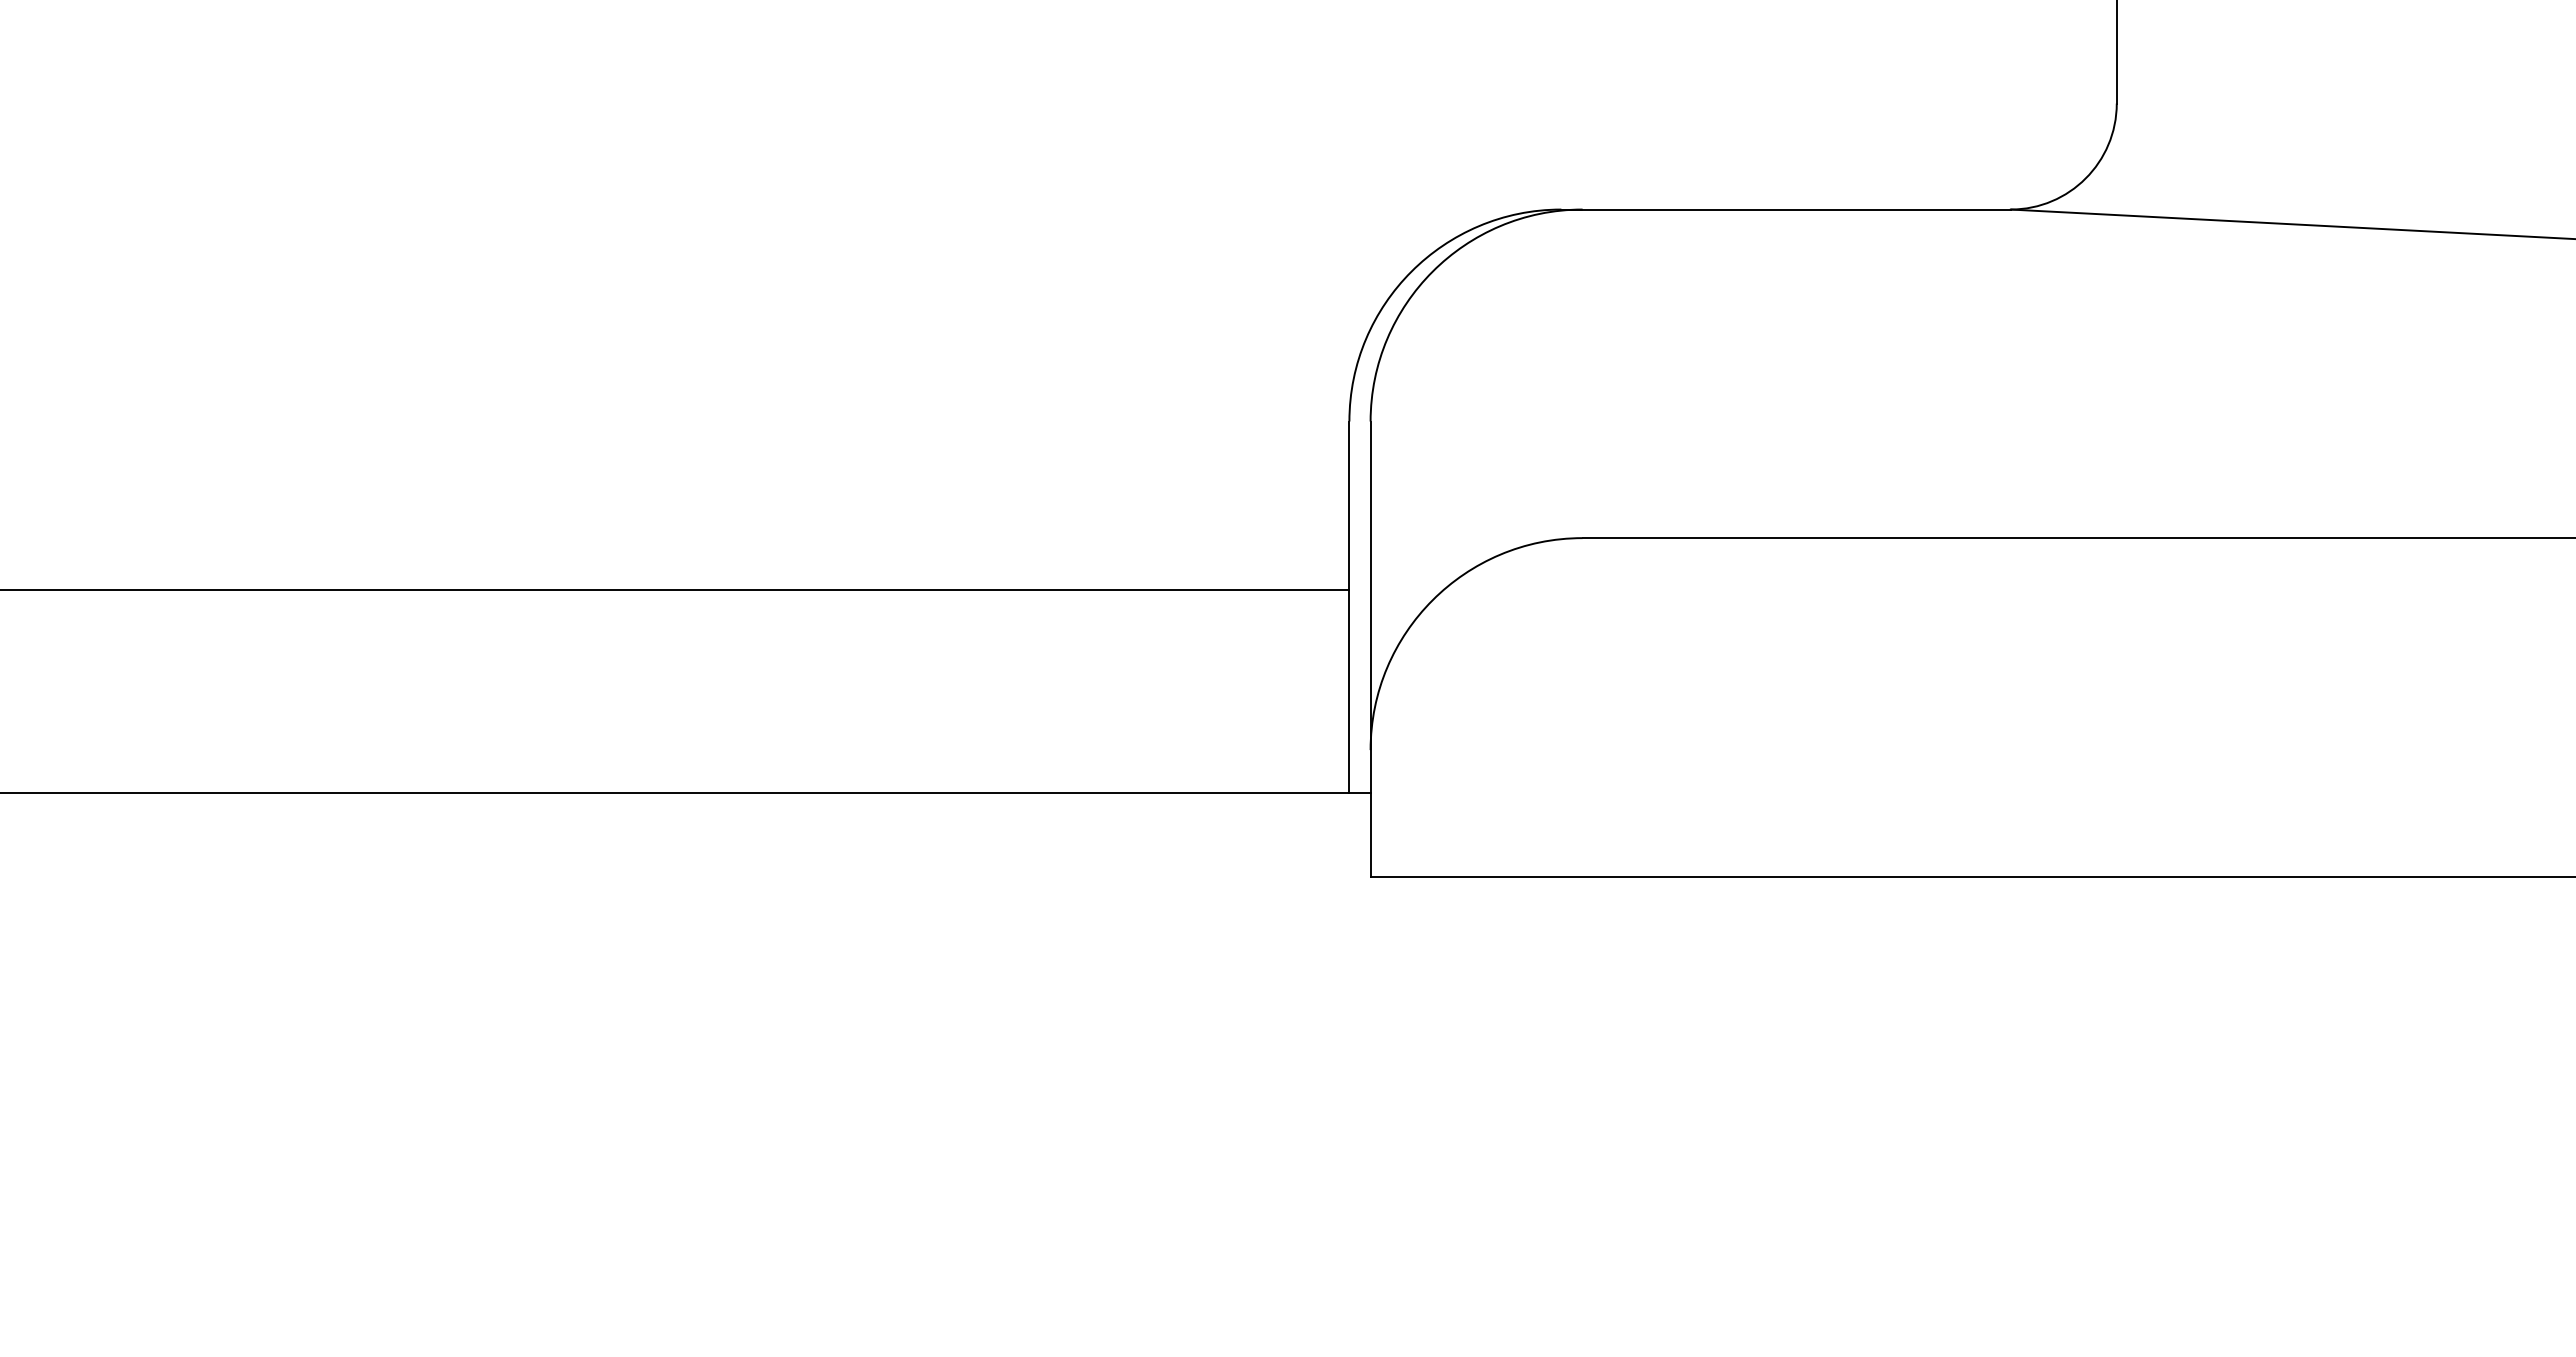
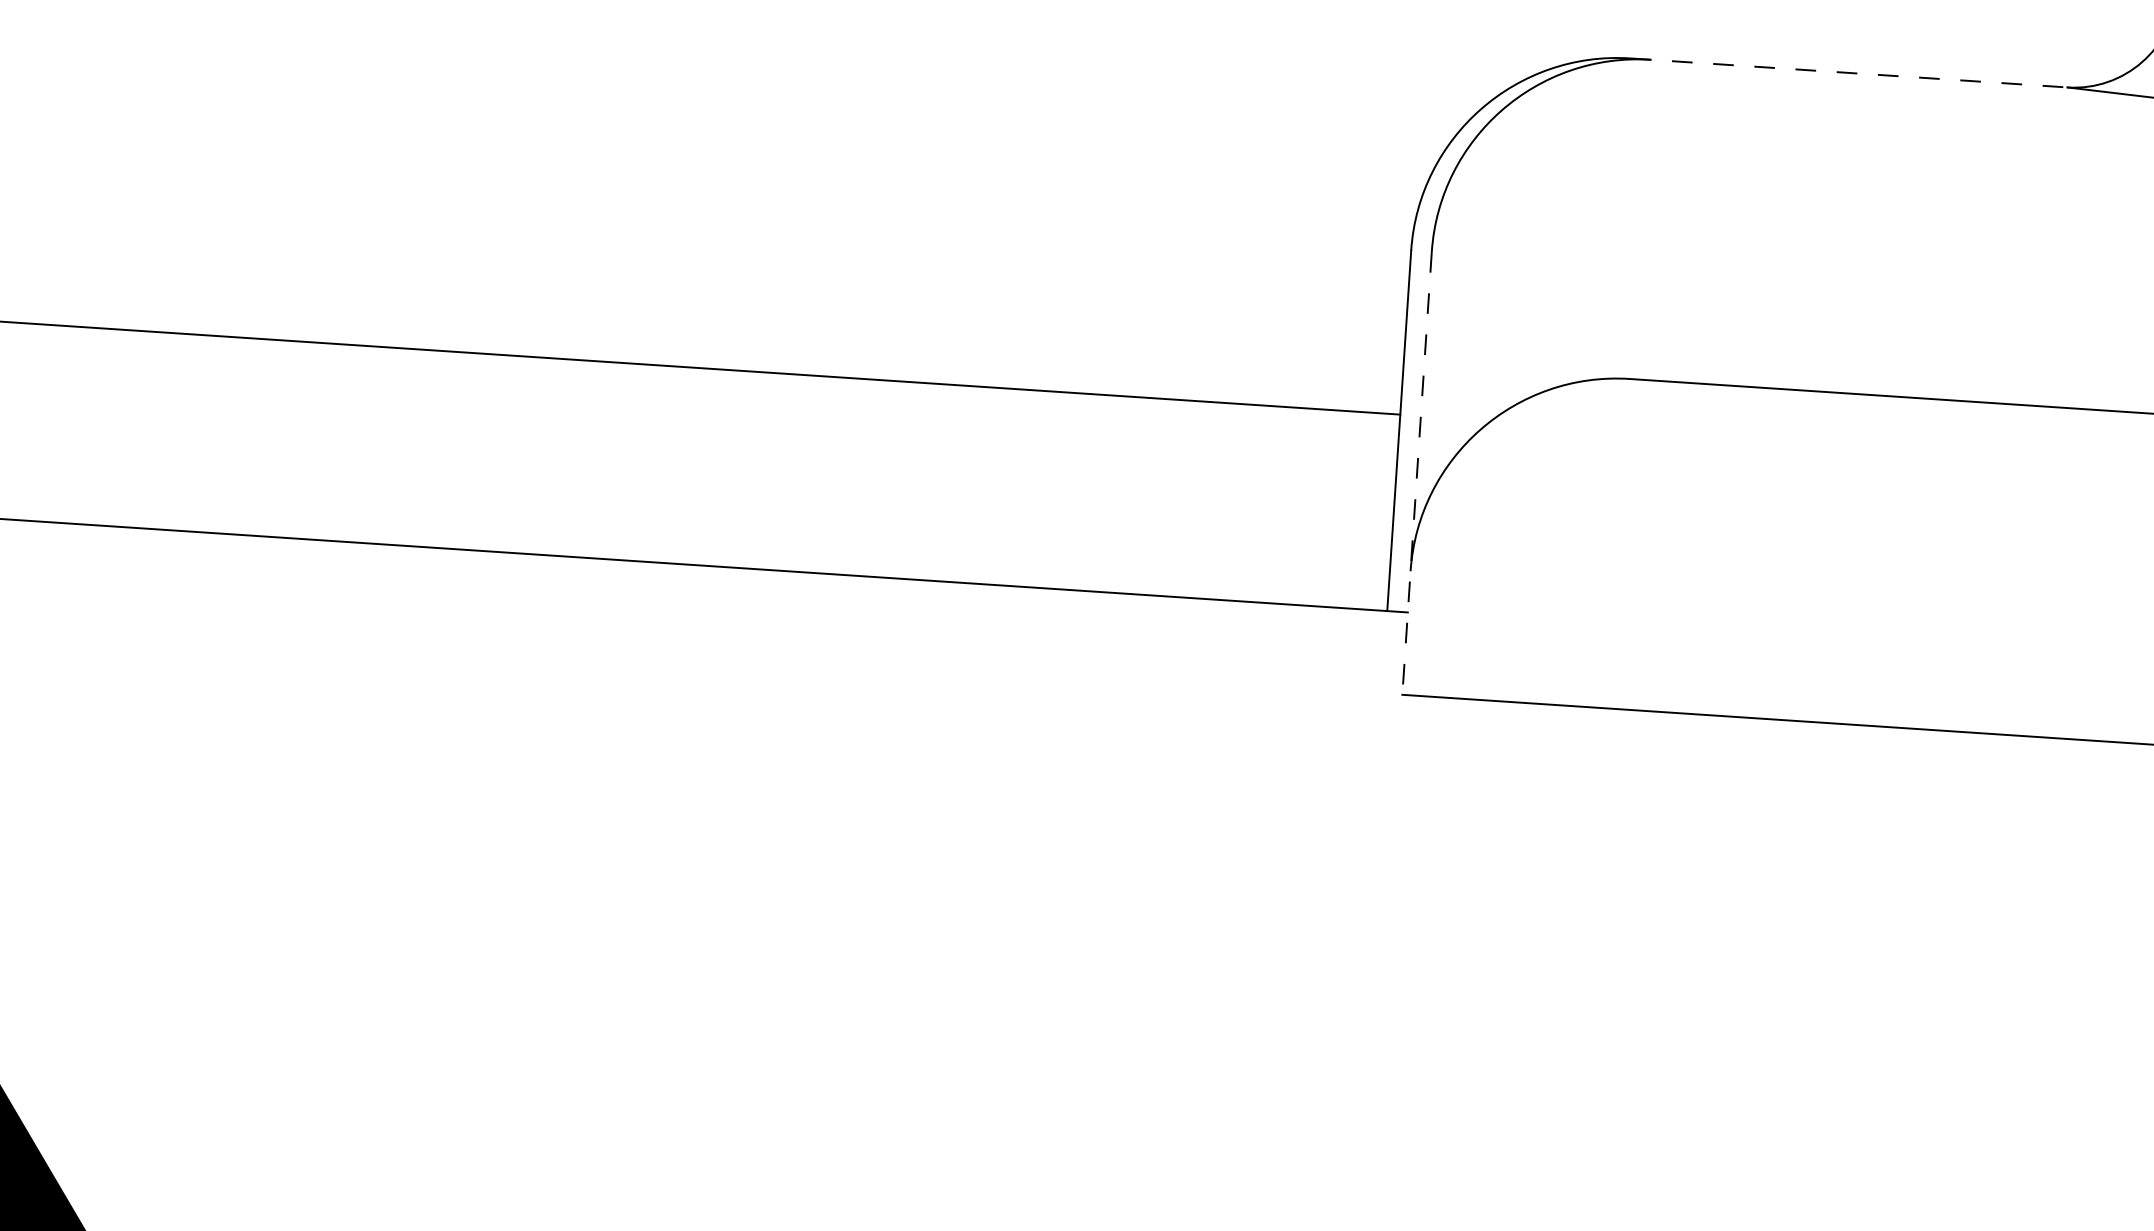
line: (1786, 209) -> (1849, 72), solid -> dashed
line: (1370, 649) -> (1416, 473), solid -> dashed

